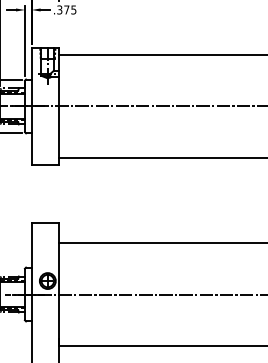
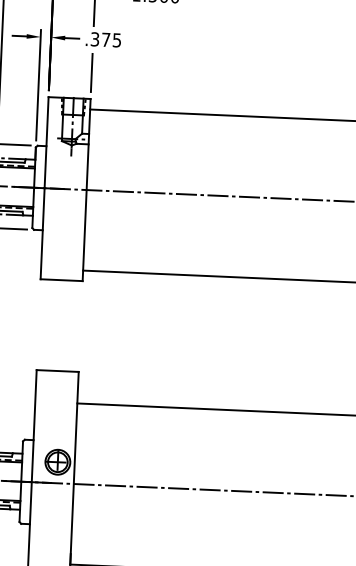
line: (58, 31) -> (91, 72), added

